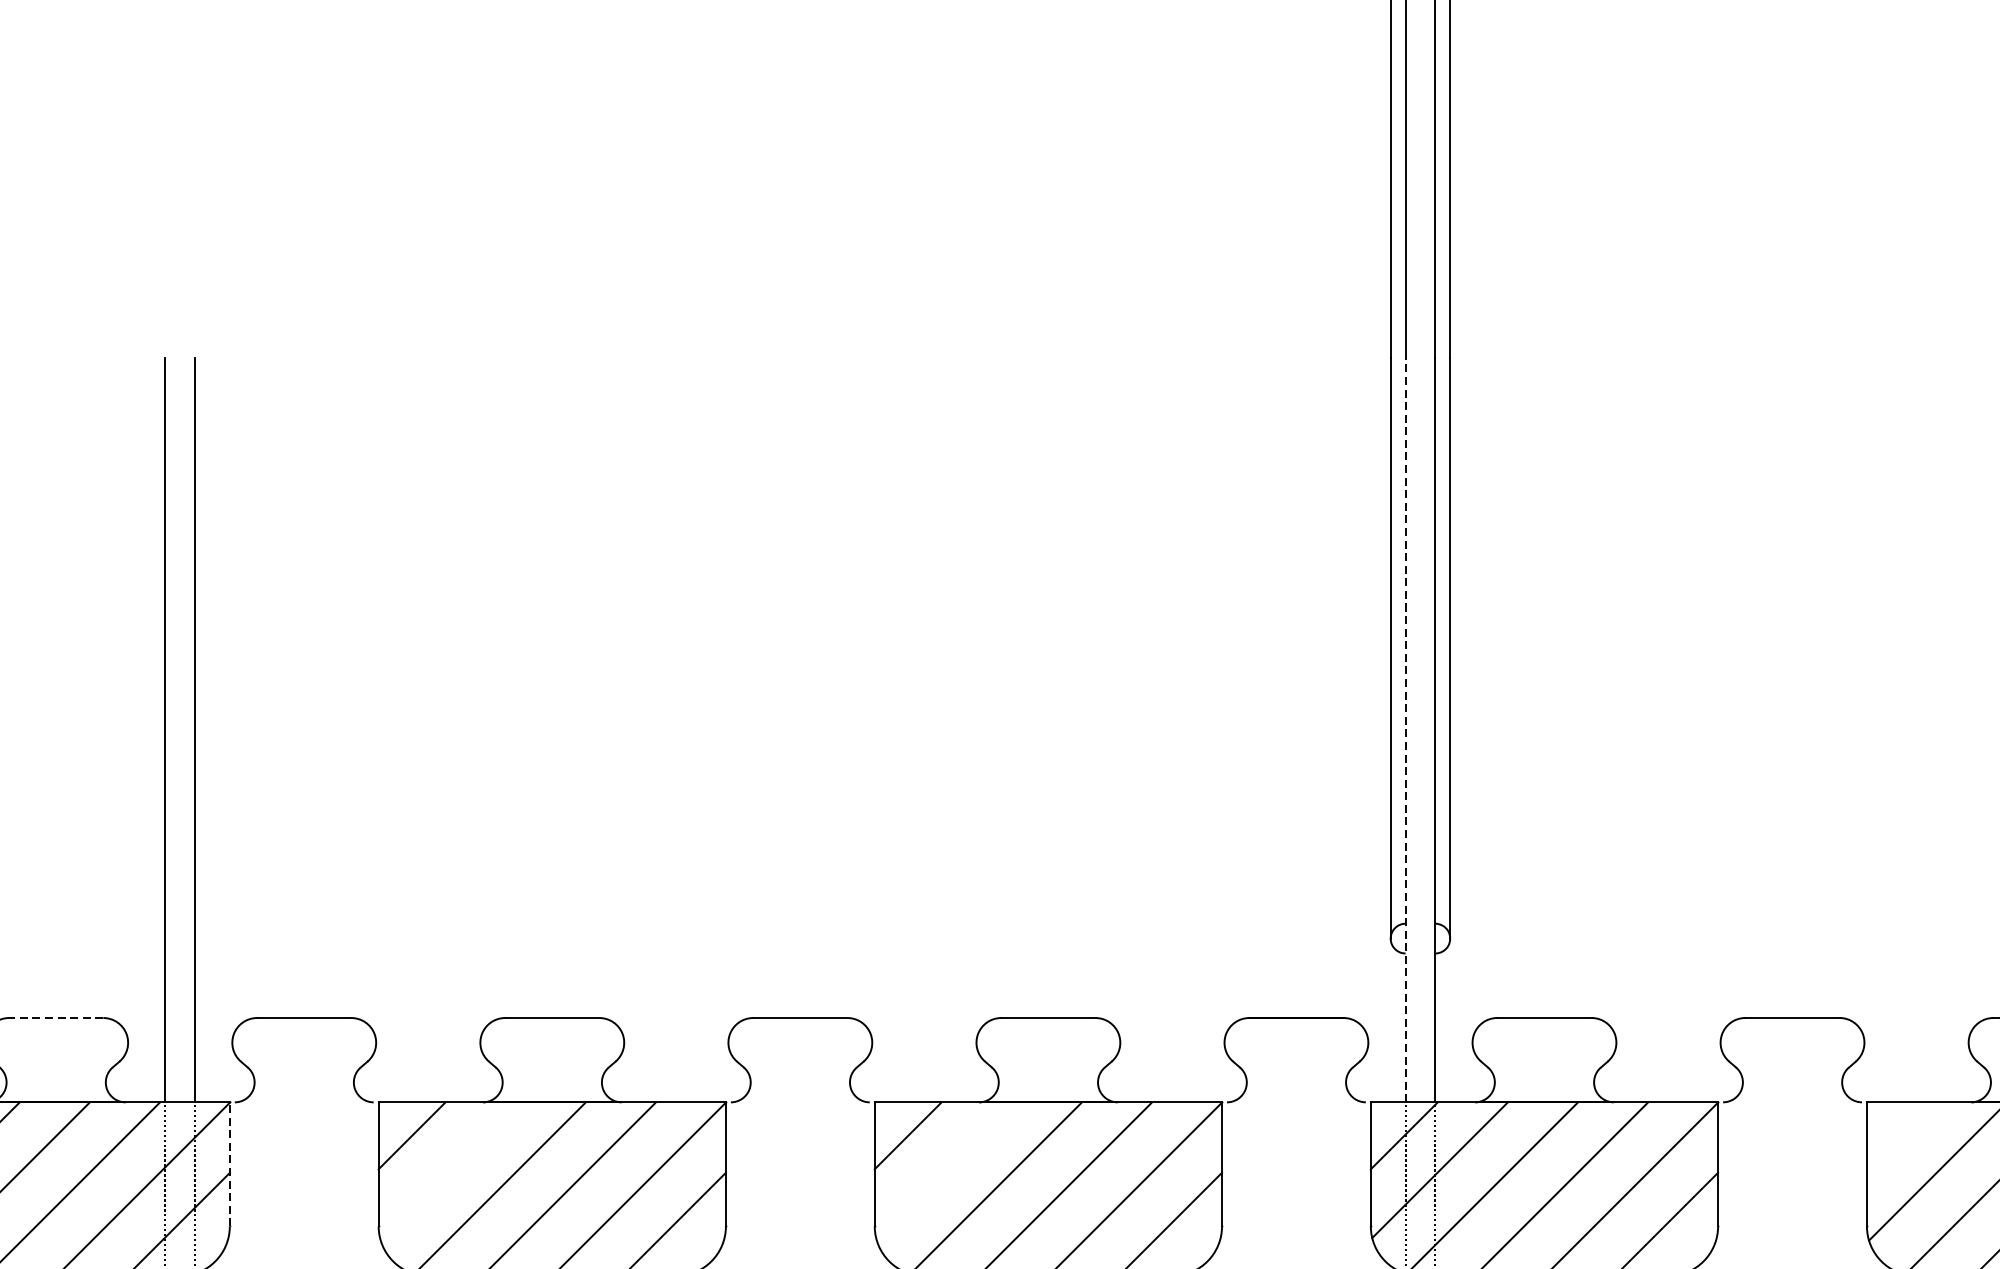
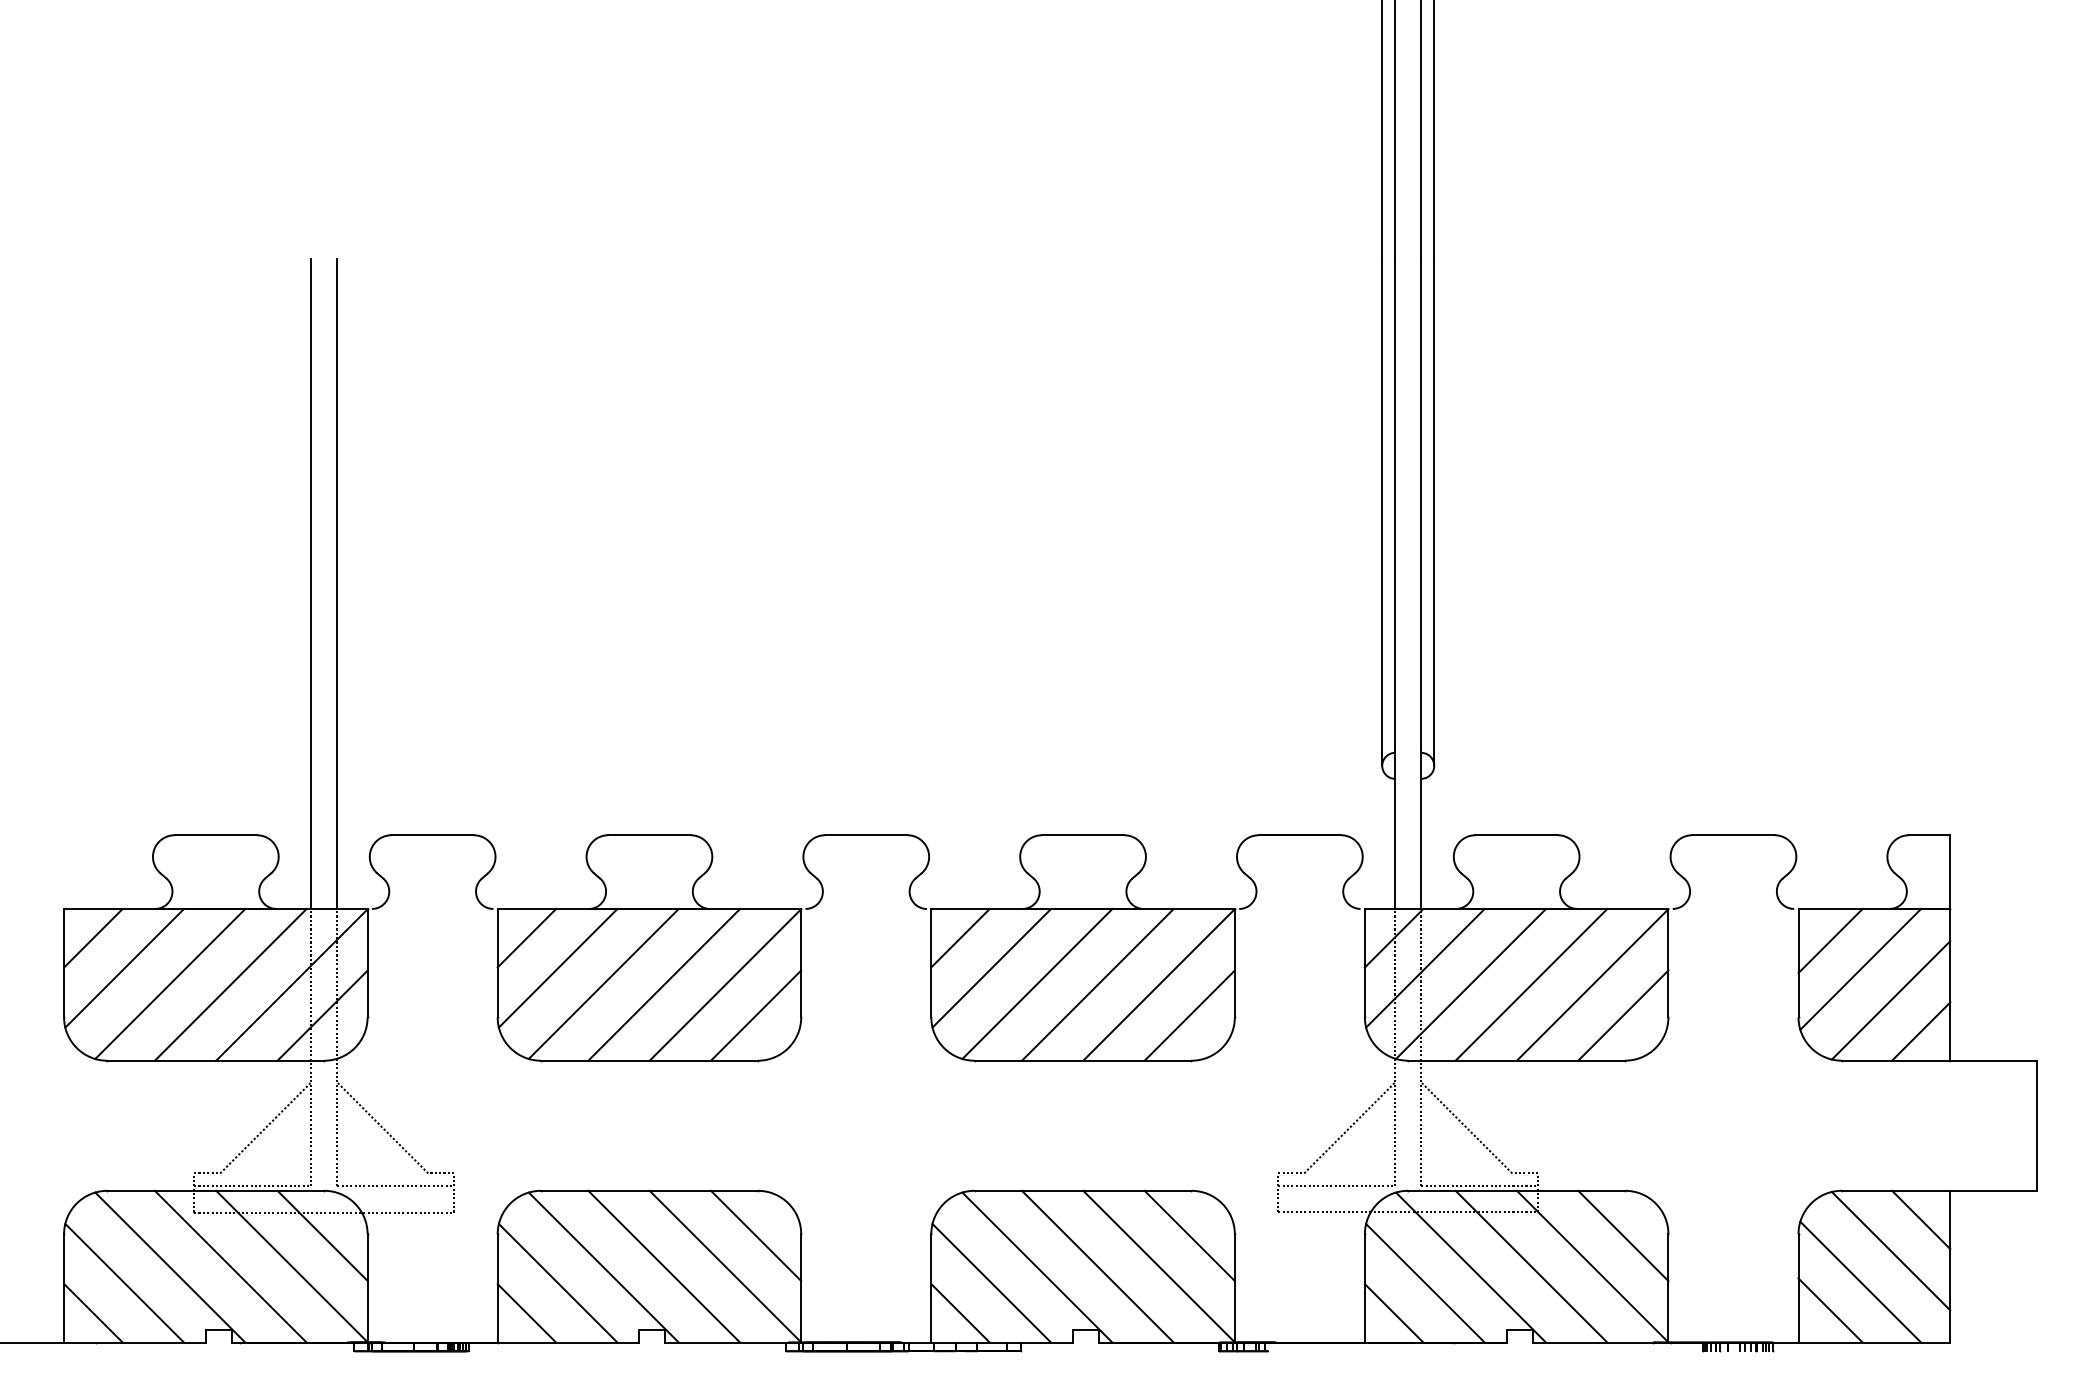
line: (1405, 729) -> (1395, 583), dashed -> solid
line: (55, 1018) -> (215, 835), dashed -> solid
line: (1903, 1138) -> (1830, 940), added
line: (229, 1163) -> (367, 962), dashed -> solid
line: (447, 1169) -> (557, 967), added
line: (943, 1169) -> (991, 967), added

